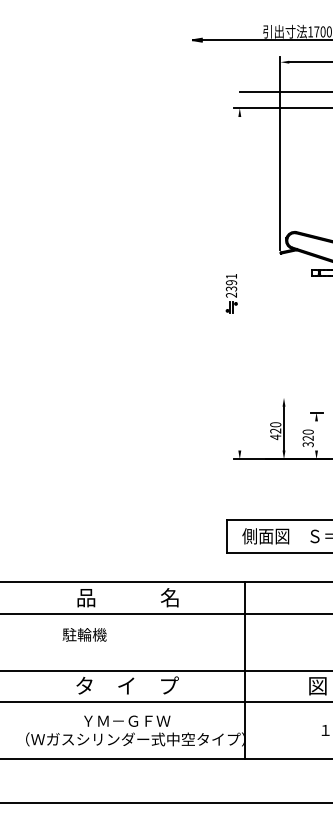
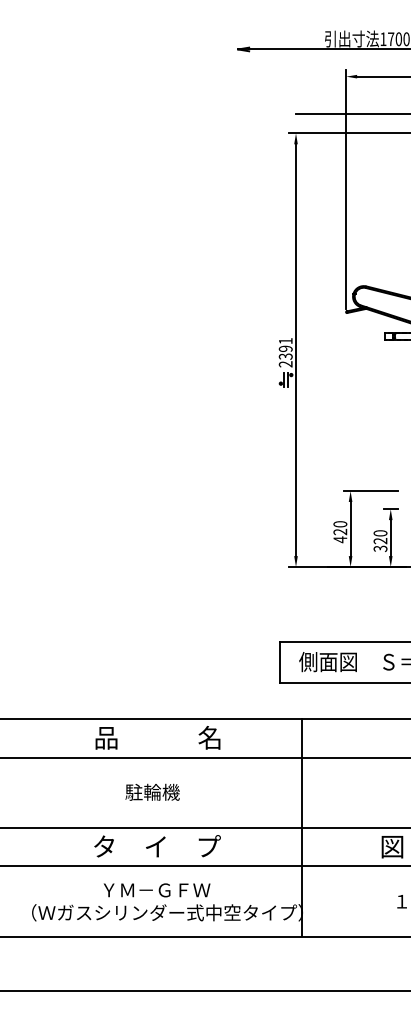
line: (239, 283) -> (295, 349), added
line: (300, 397) -> (370, 490), added
line: (316, 435) -> (390, 537), added
text: (84, 634) -> (152, 791), moved

